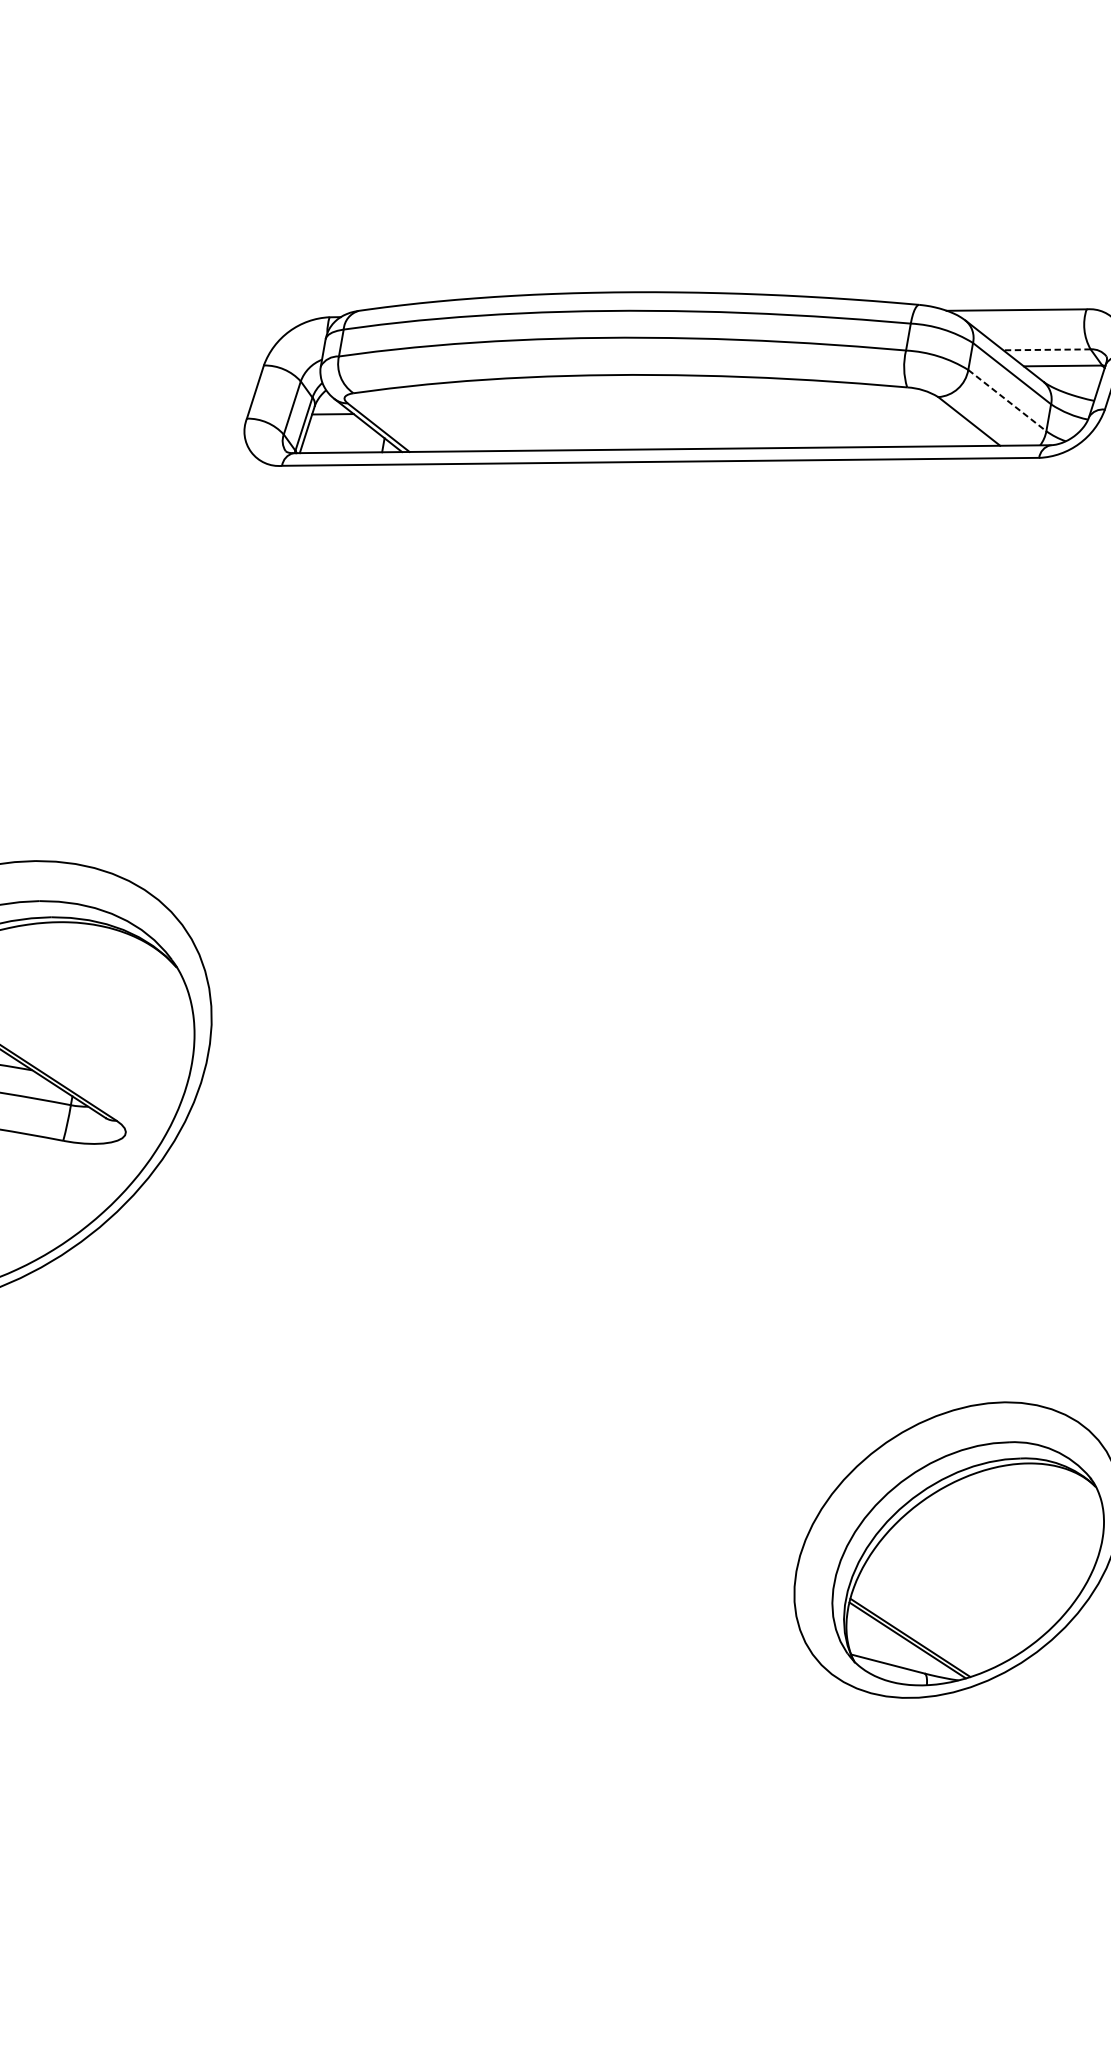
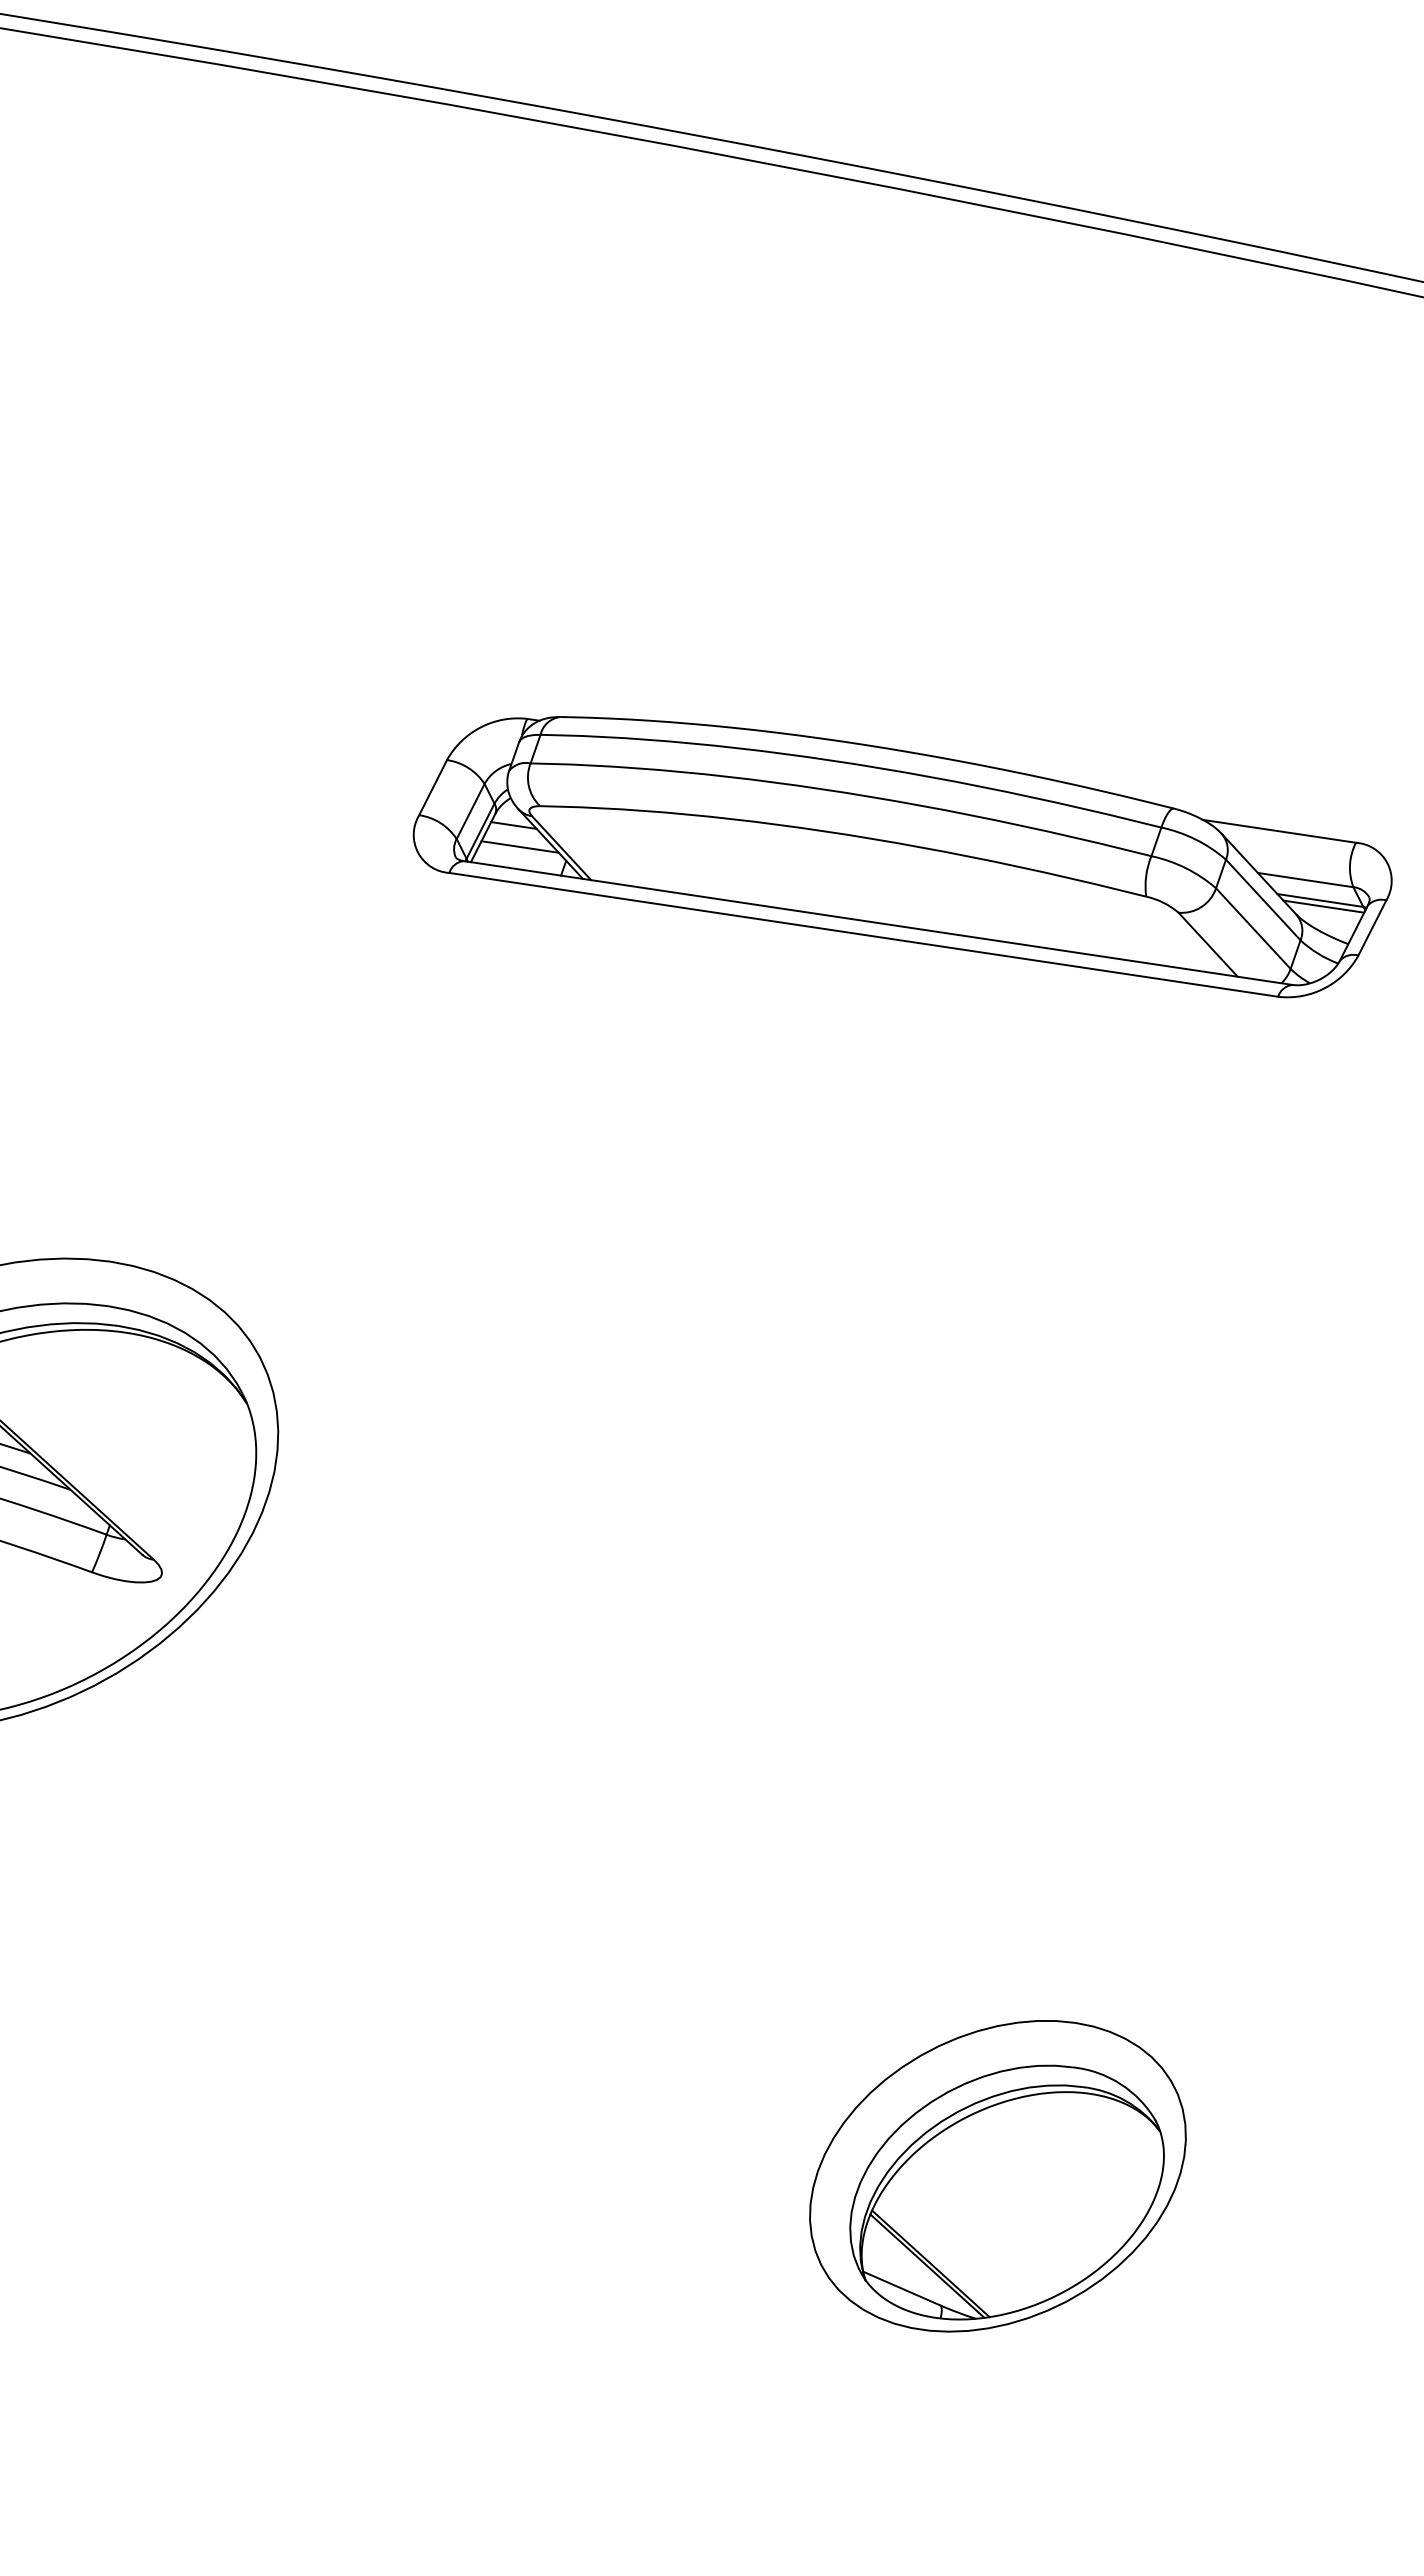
line: (1046, 350) -> (1305, 880), dashed -> solid
line: (1066, 370) -> (1323, 906), added
line: (1007, 400) -> (1253, 928), dashed -> solid
line: (340, 432) -> (519, 846), added

